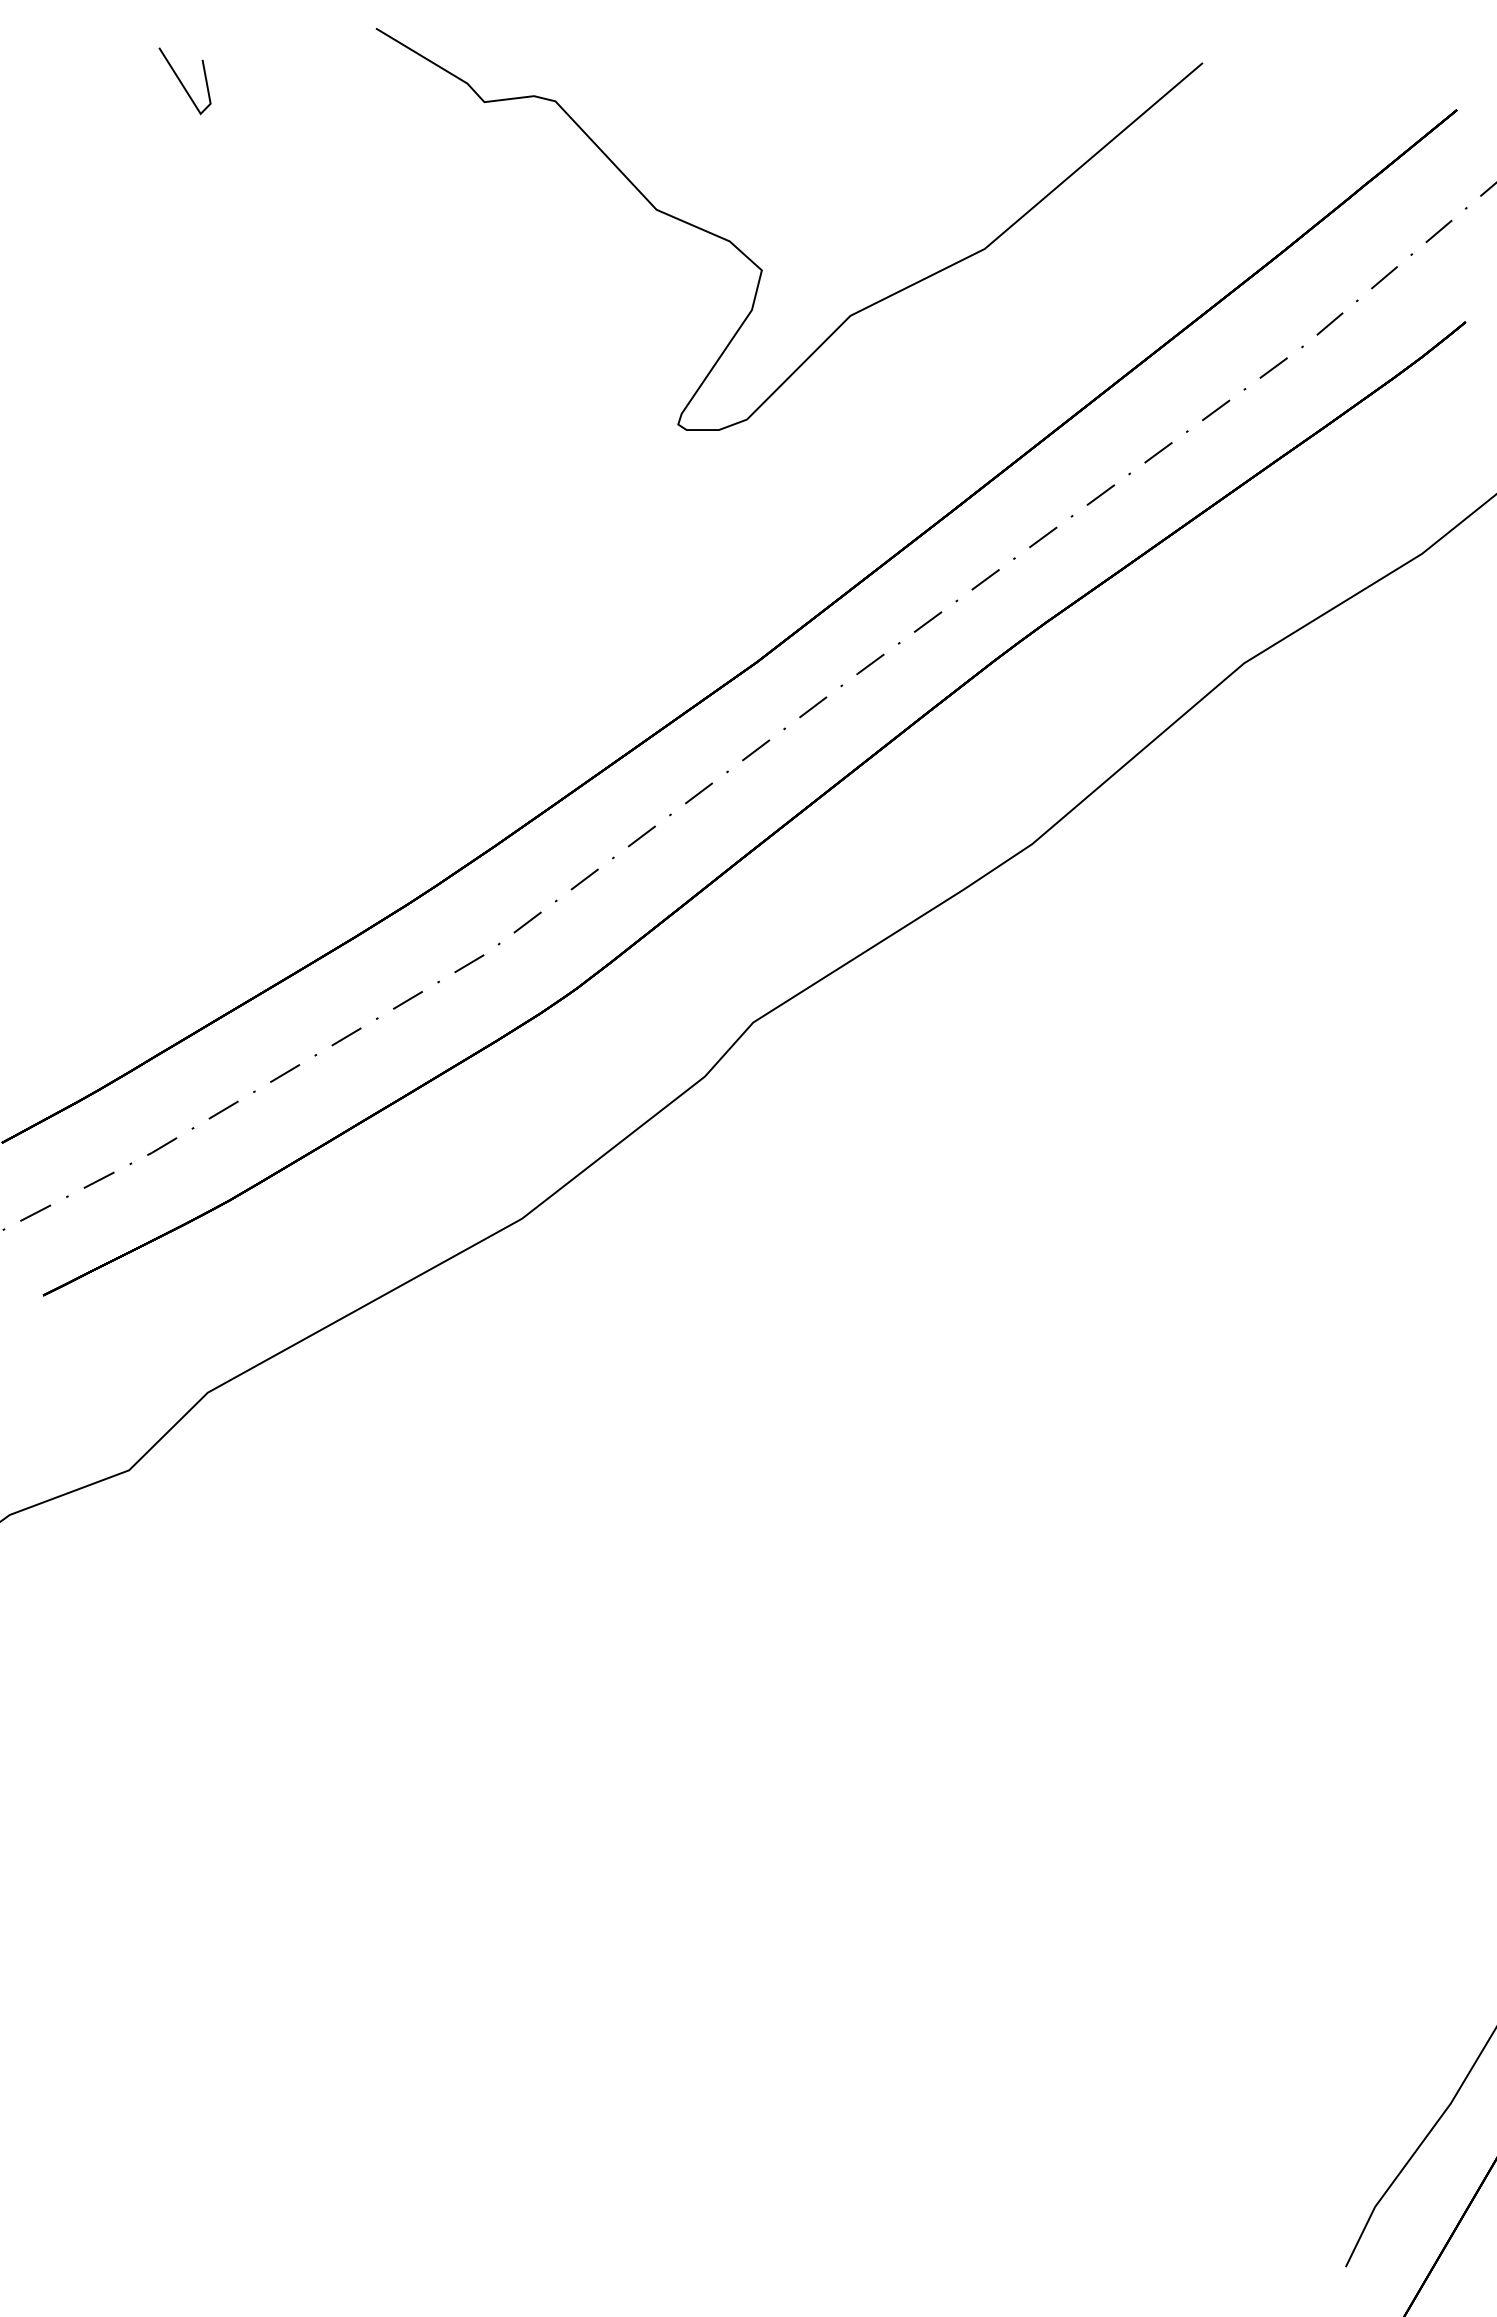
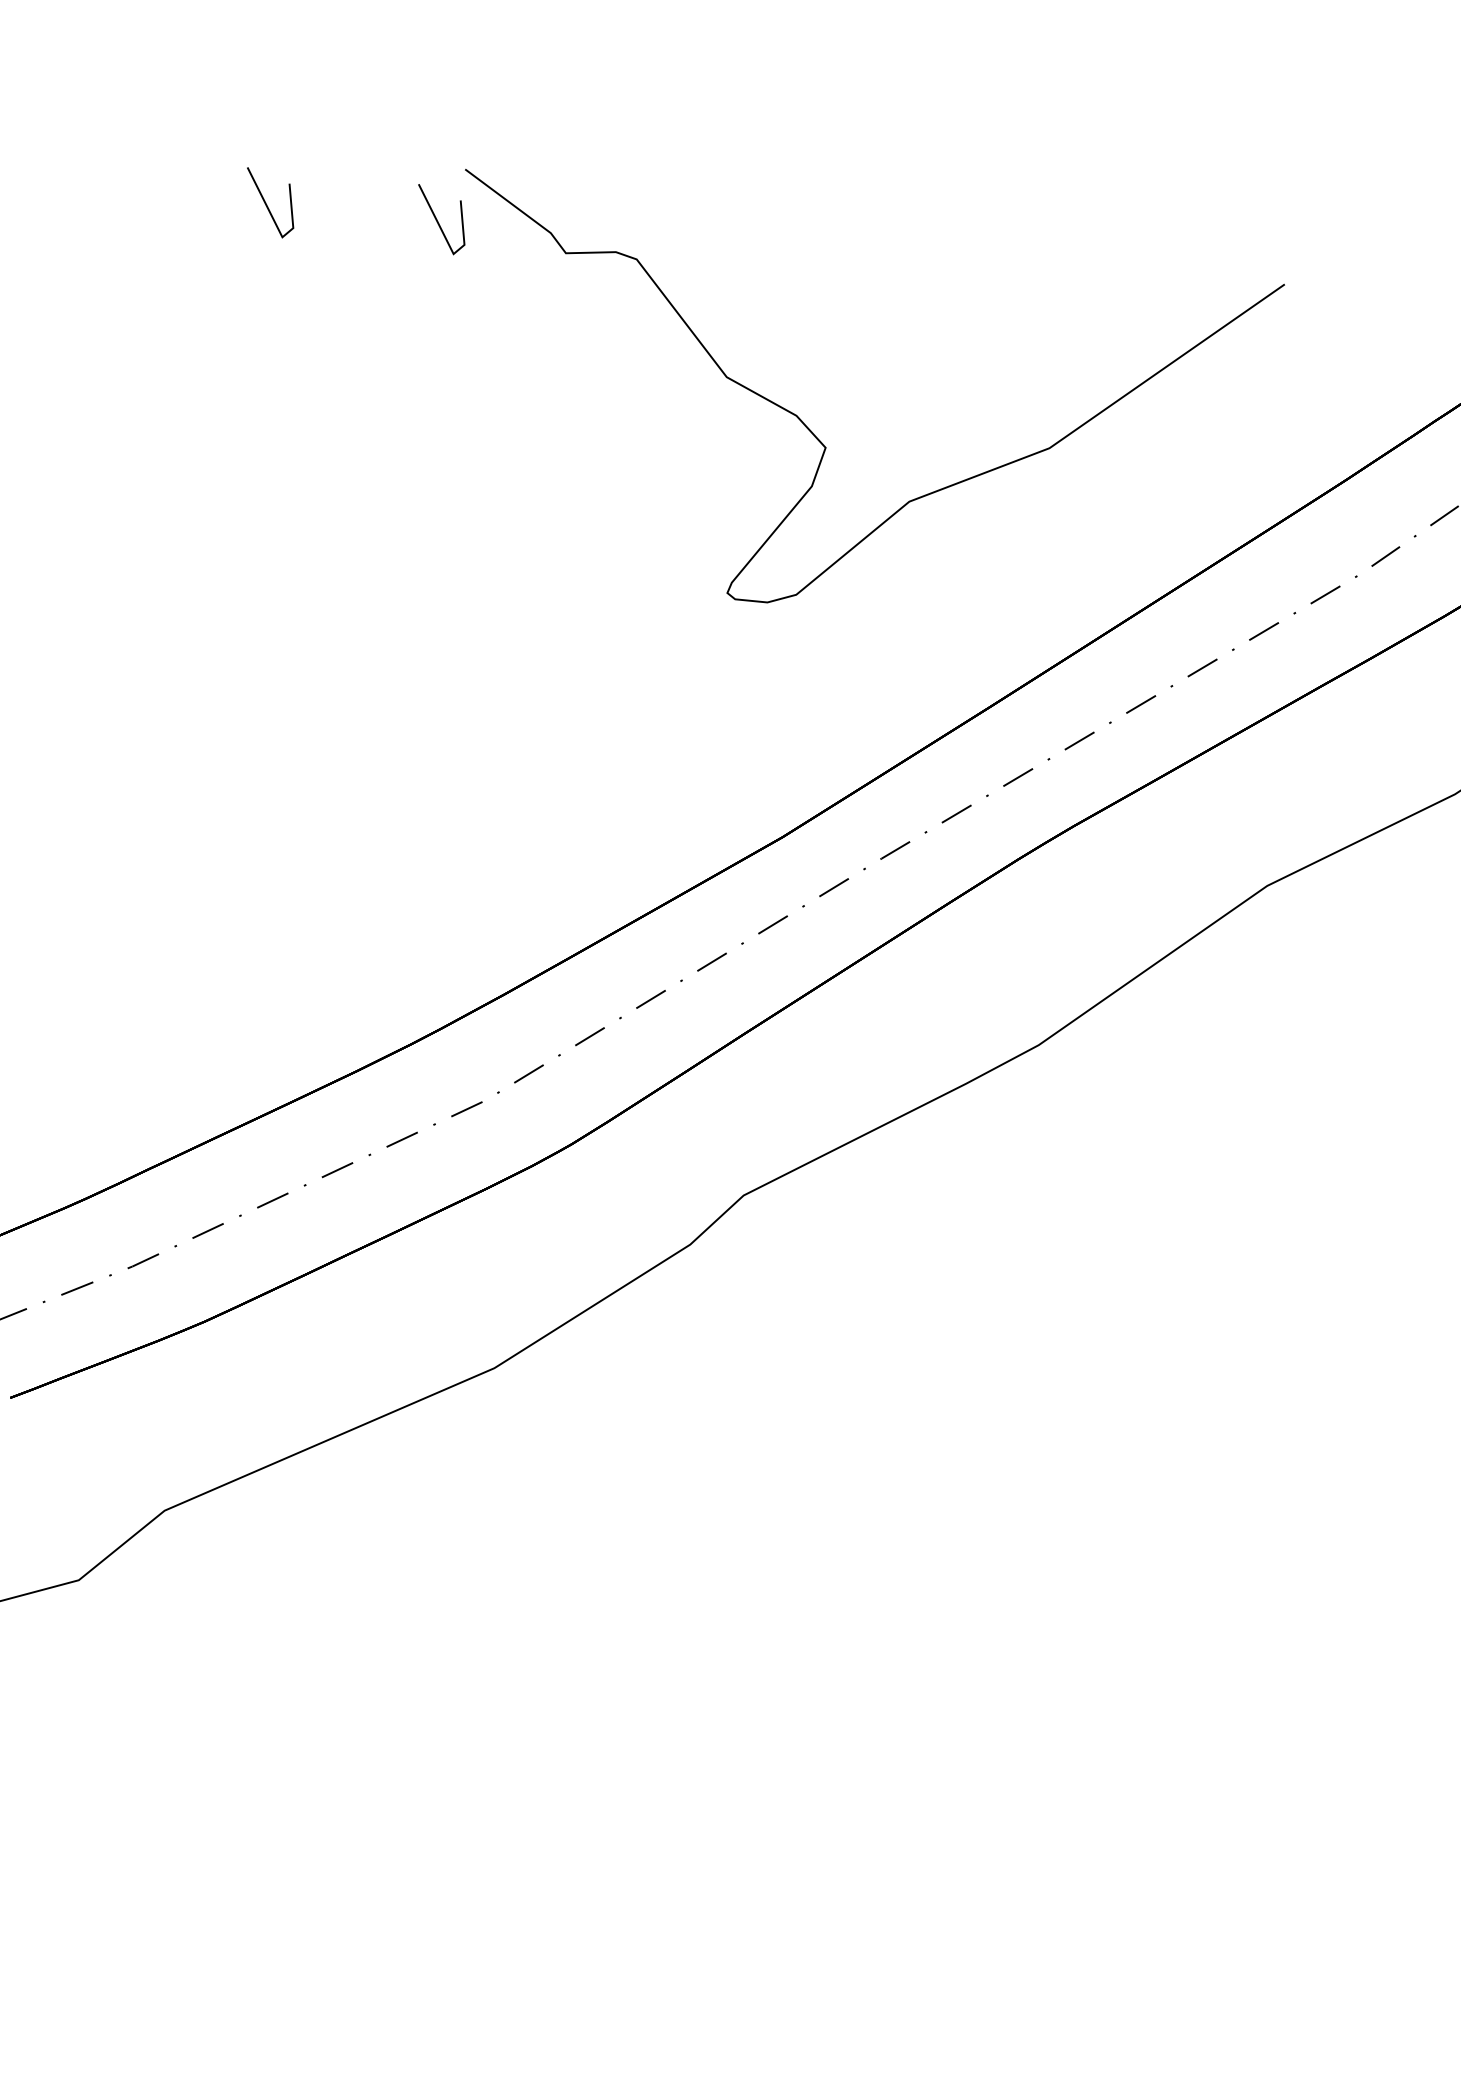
line: (354, 82) -> (438, 221), added

